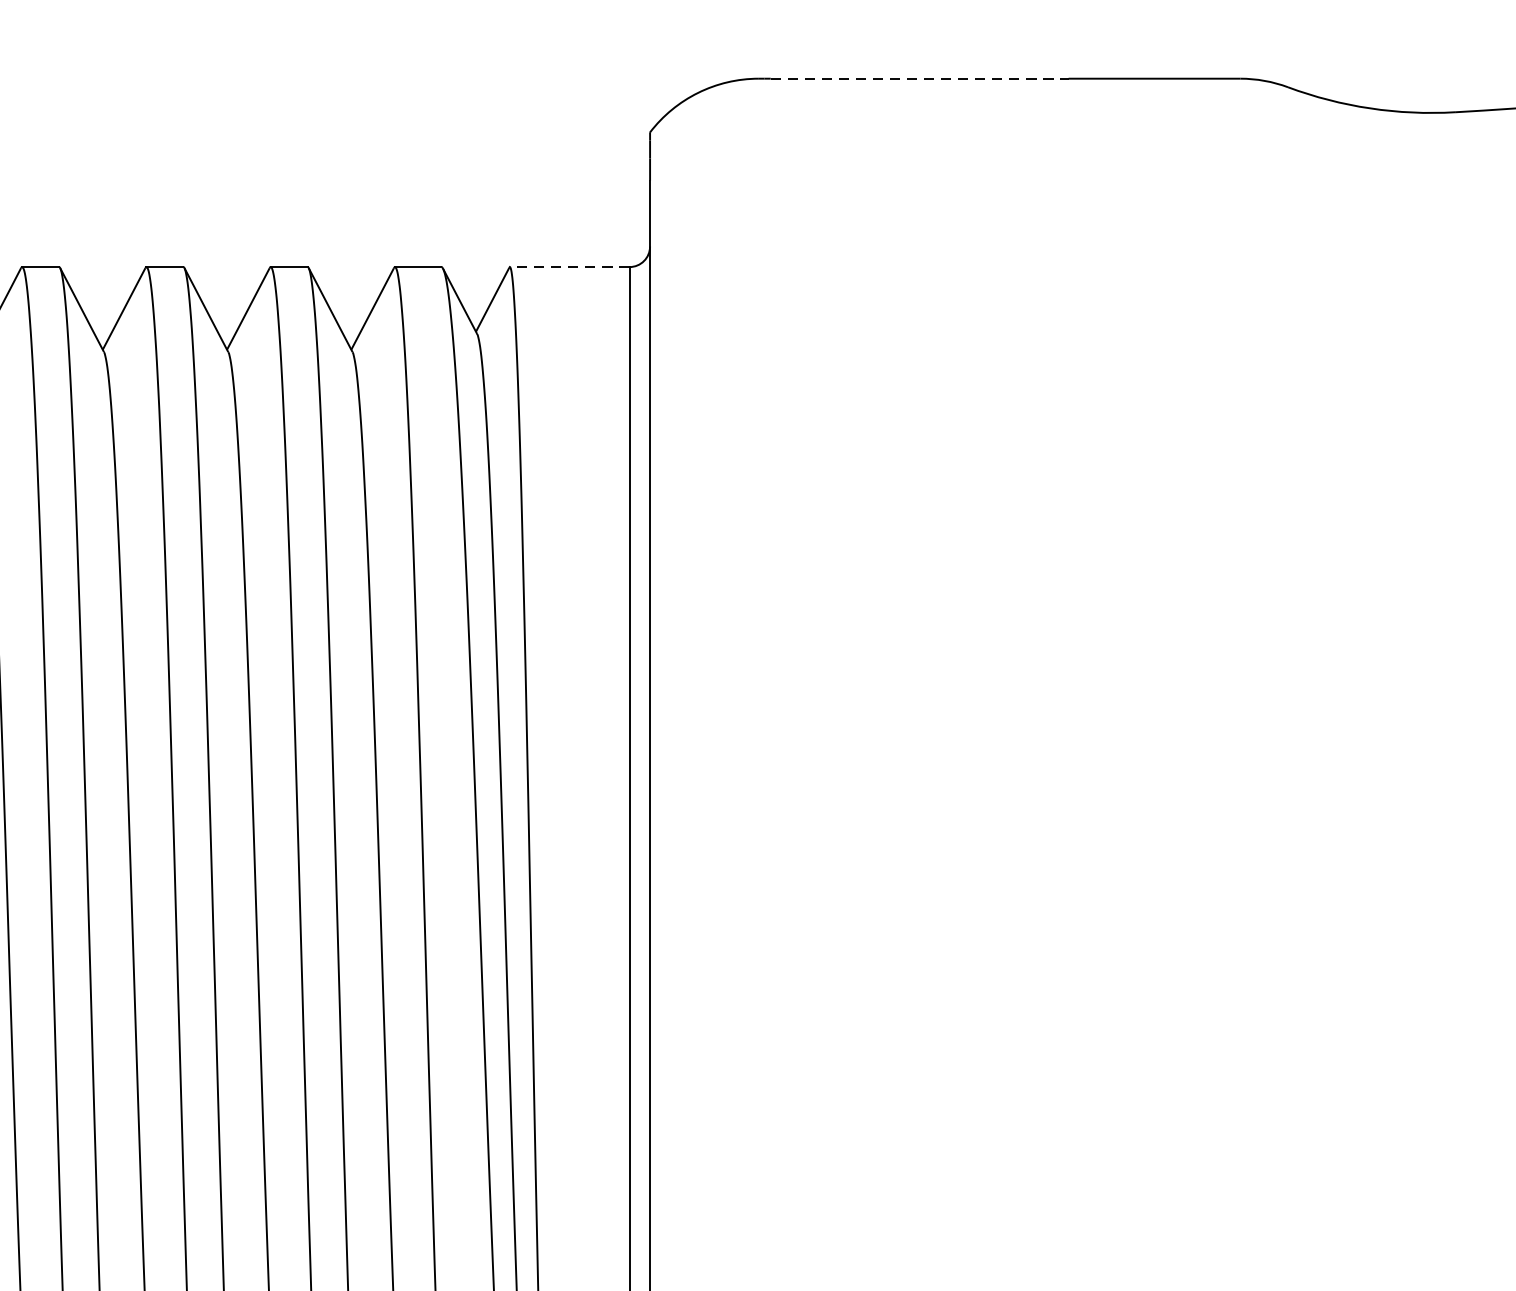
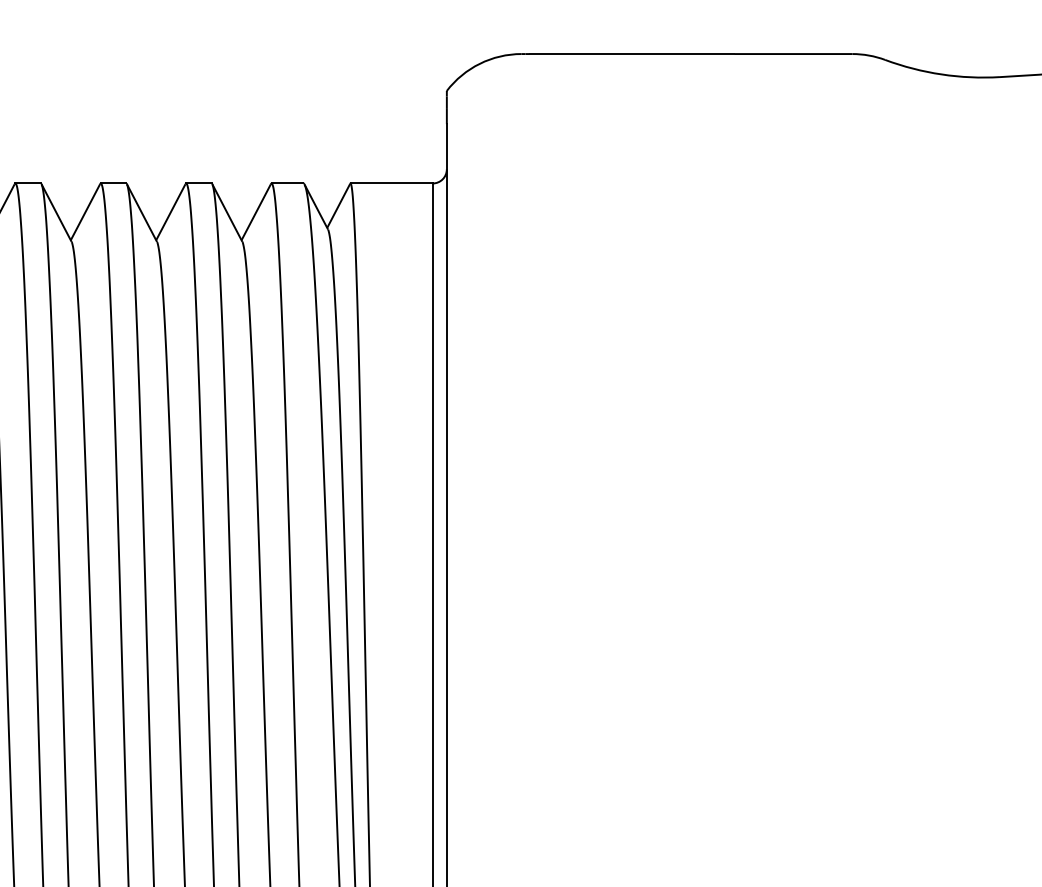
line: (920, 79) -> (632, 54), dashed -> solid
line: (569, 267) -> (391, 183), dashed -> solid

